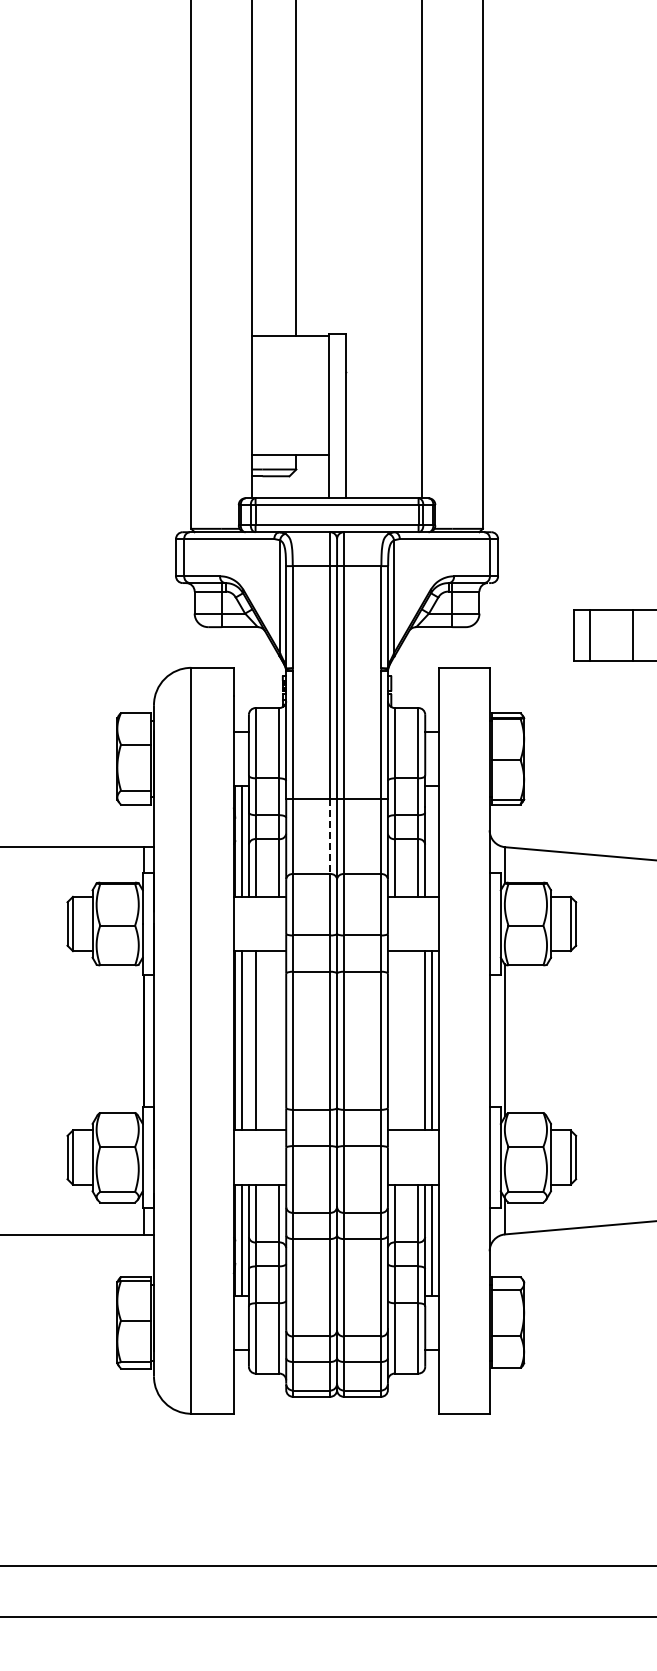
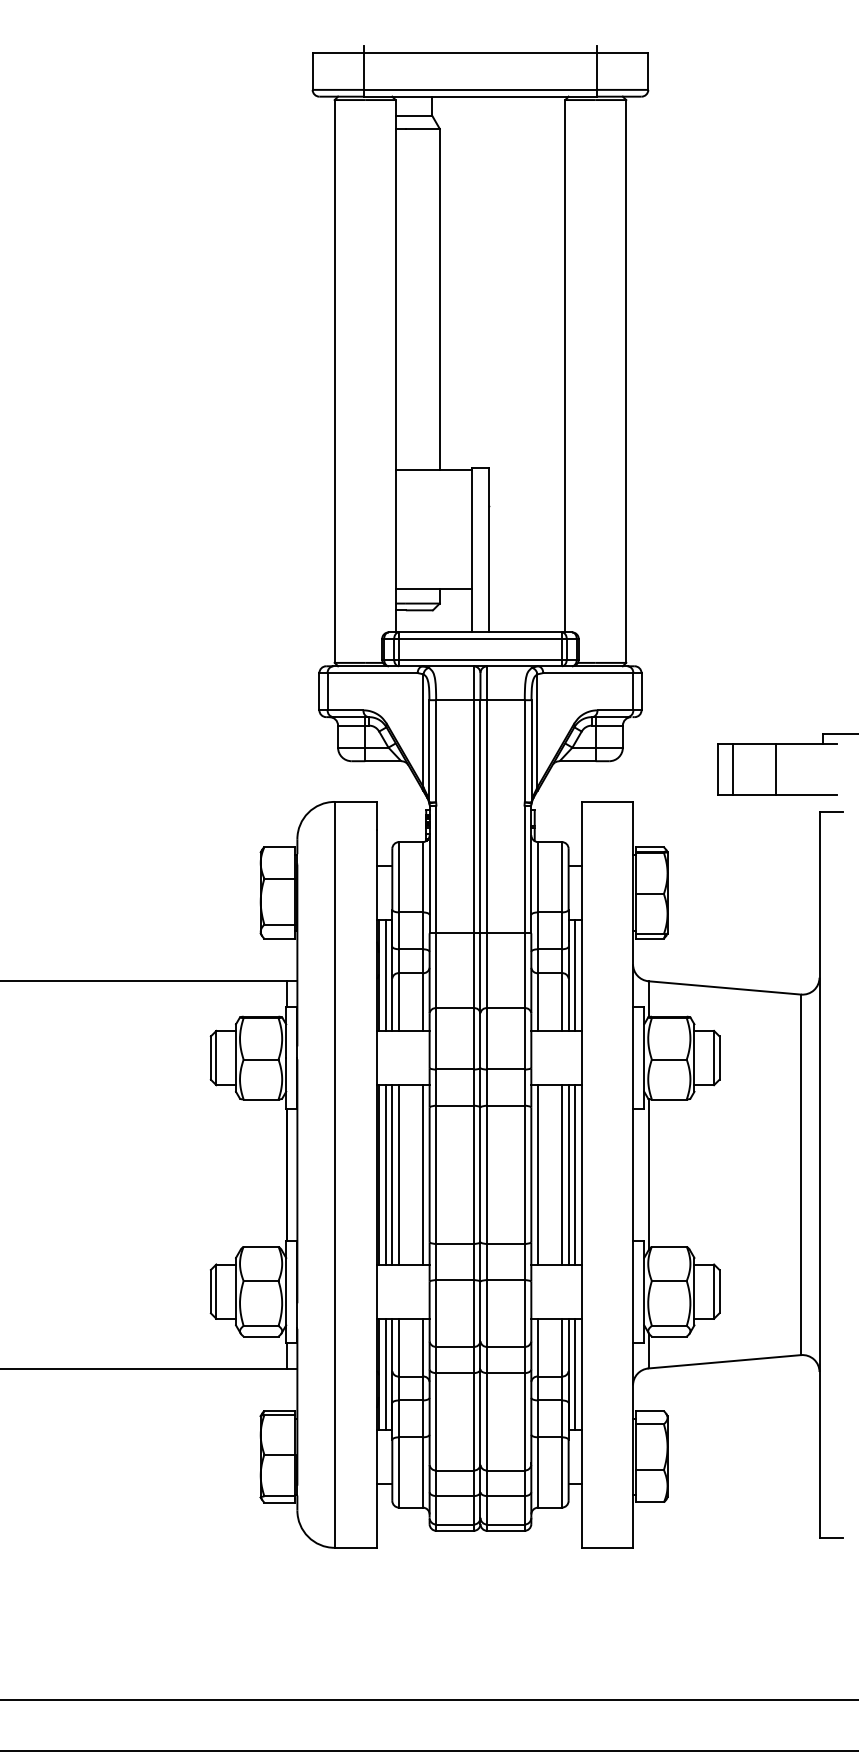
line: (330, 837) -> (473, 971), dashed -> solid
line: (432, 841) -> (575, 975), added
line: (249, 1040) -> (392, 1174), added
line: (279, 1040) -> (422, 1174), added
line: (395, 1040) -> (538, 1174), added
line: (418, 1040) -> (561, 1174), added

